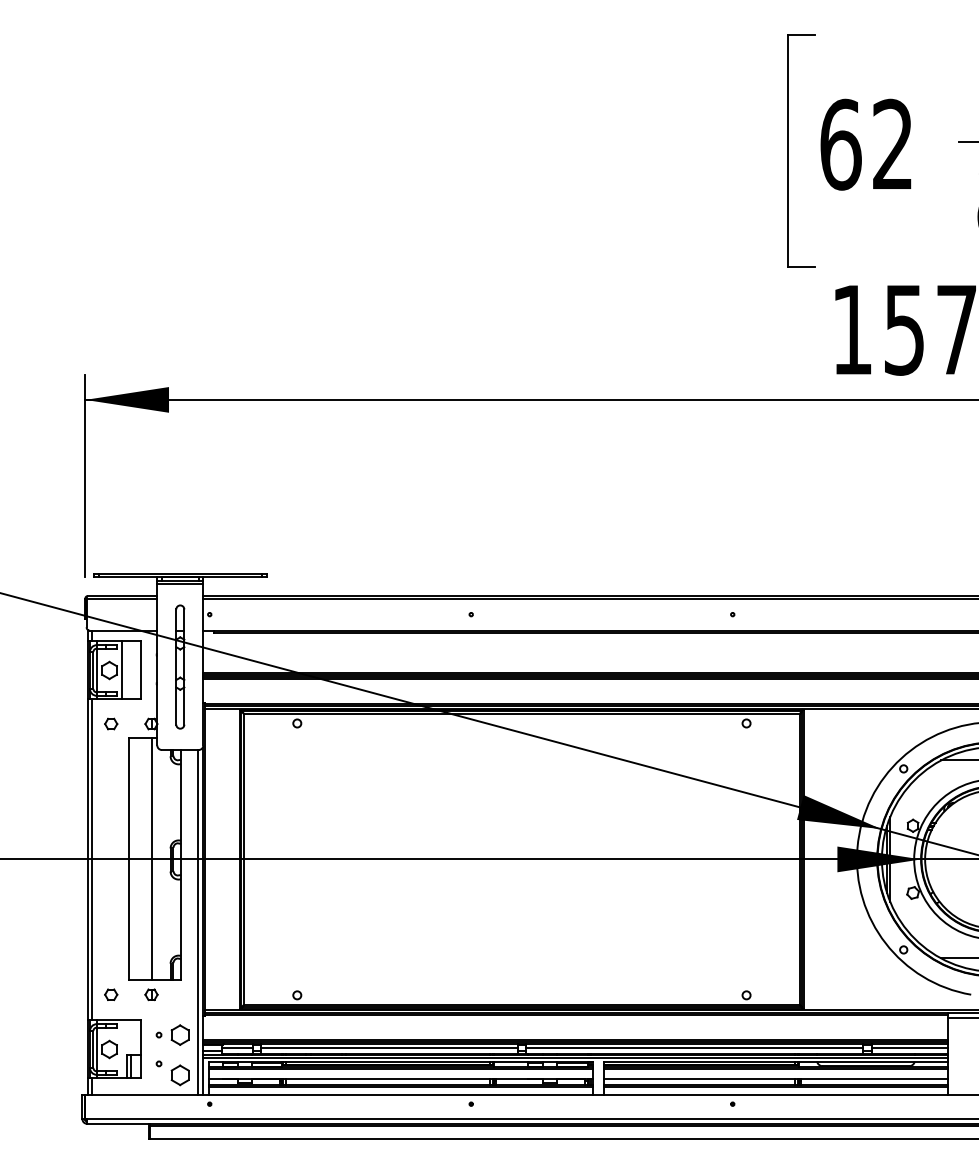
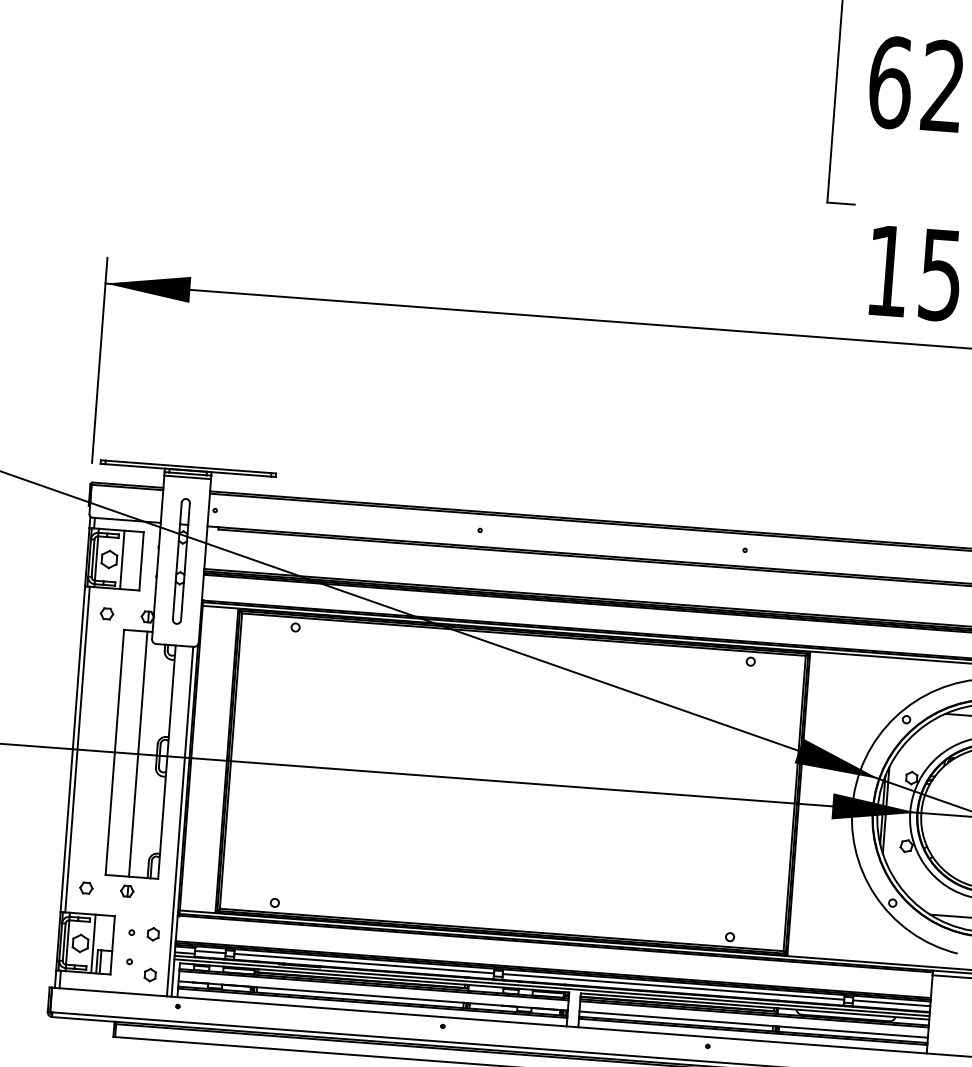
part: (180, 1034) -> (153, 933), size x0.62
line: (122, 1048) -> (93, 943), added
part: (180, 1075) -> (150, 975), size x0.62

